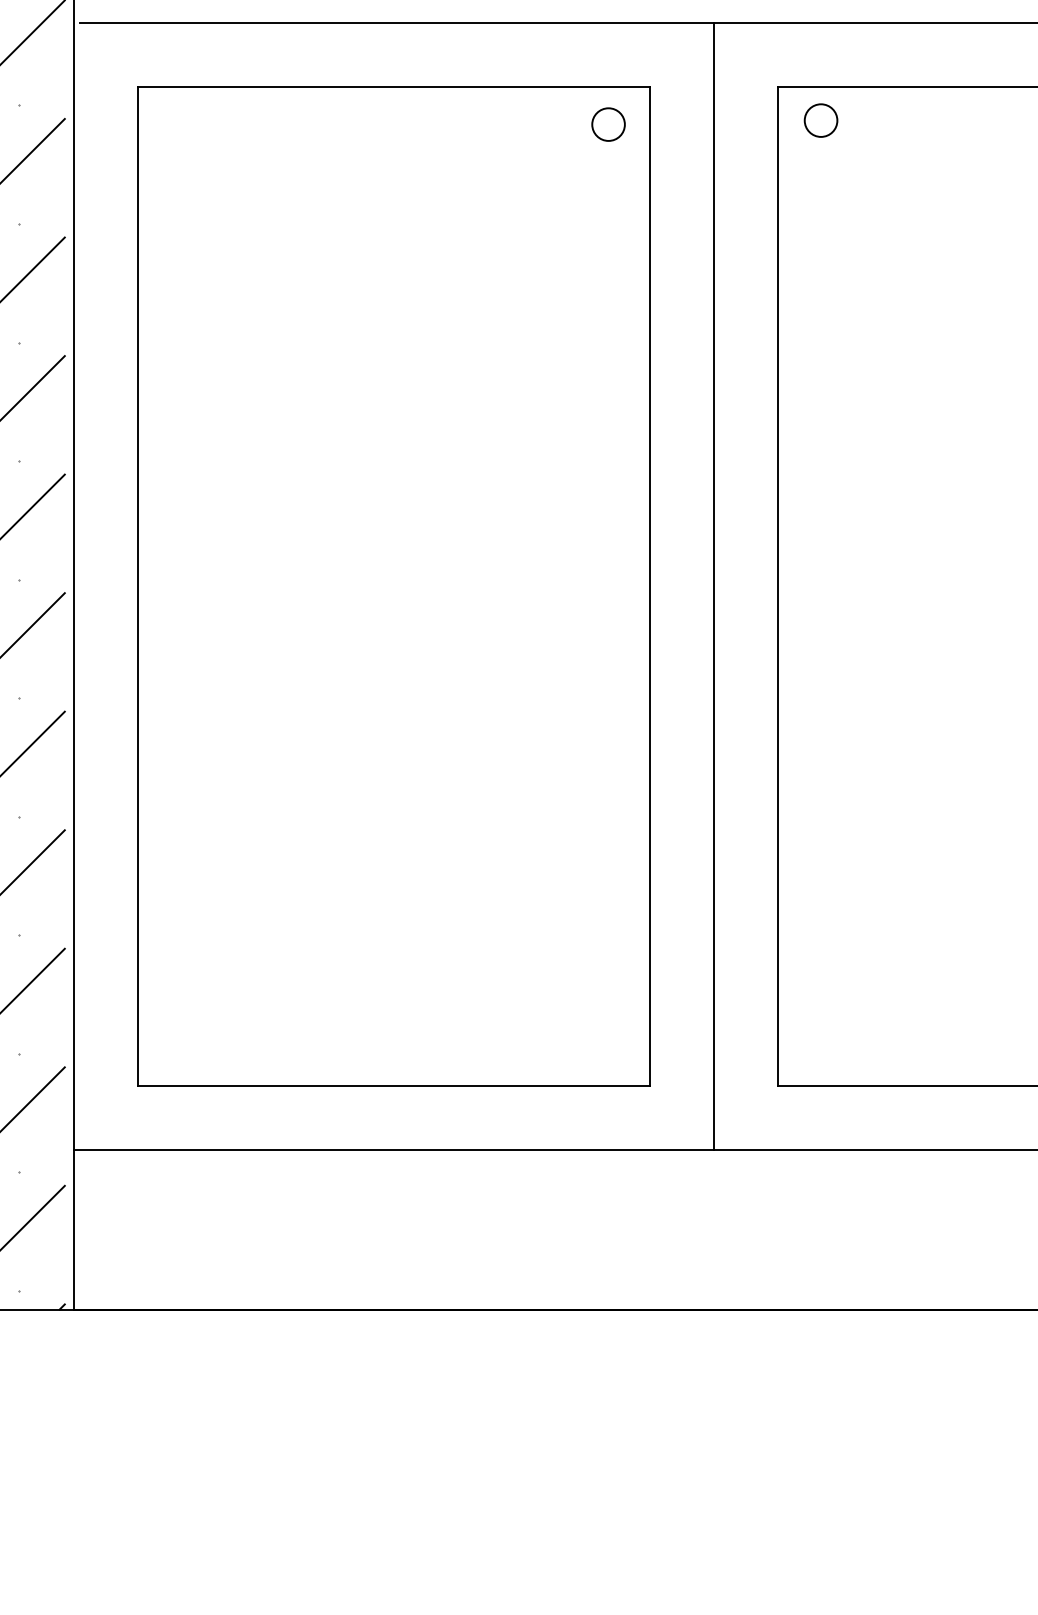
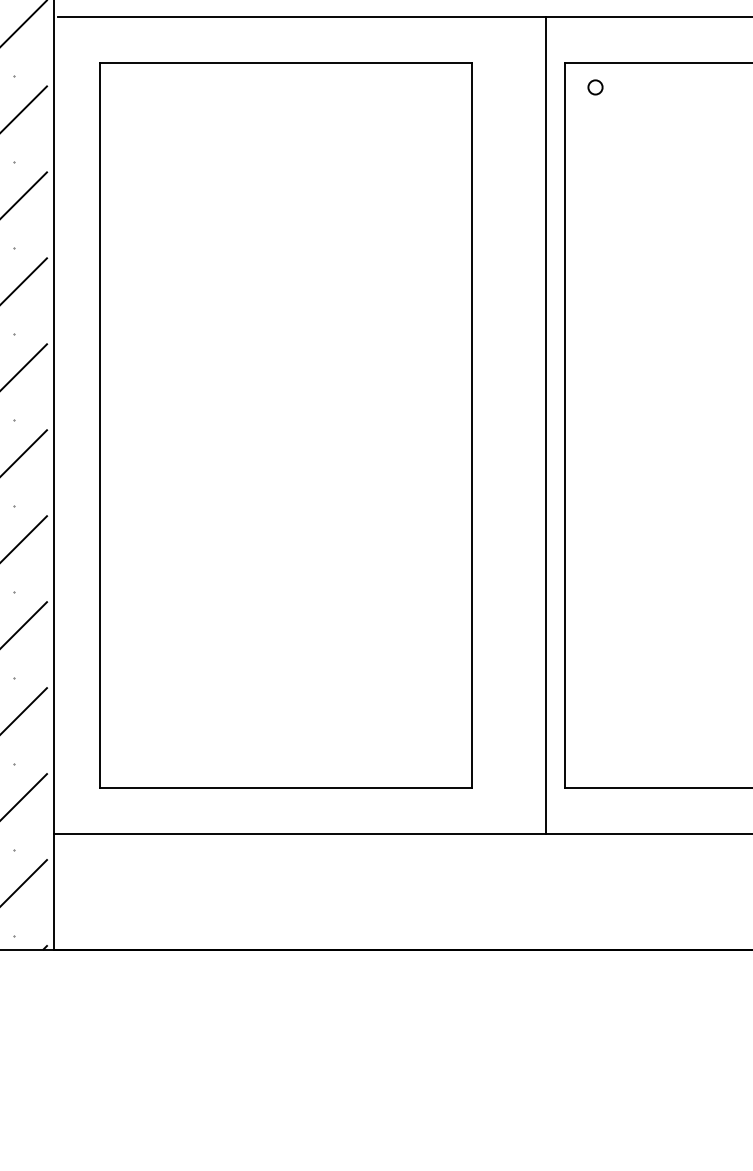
circle: (821, 120) -> (595, 87), size x0.6
circle: (608, 124) -> (441, 90), removed
line: (714, 586) -> (546, 425), moved

